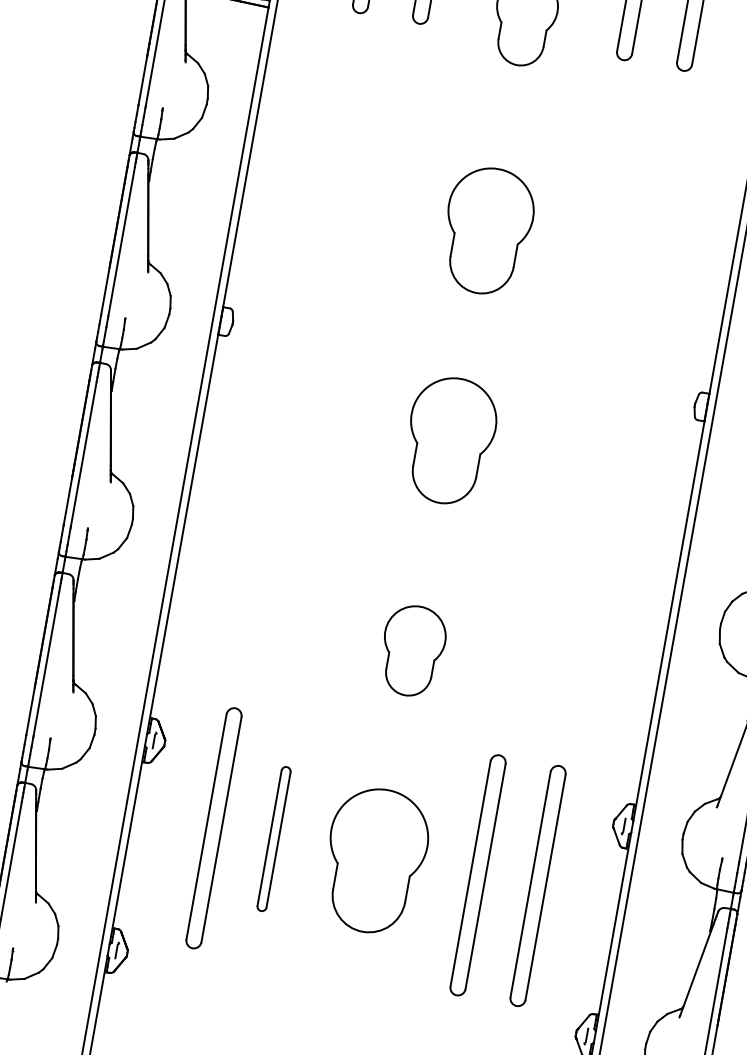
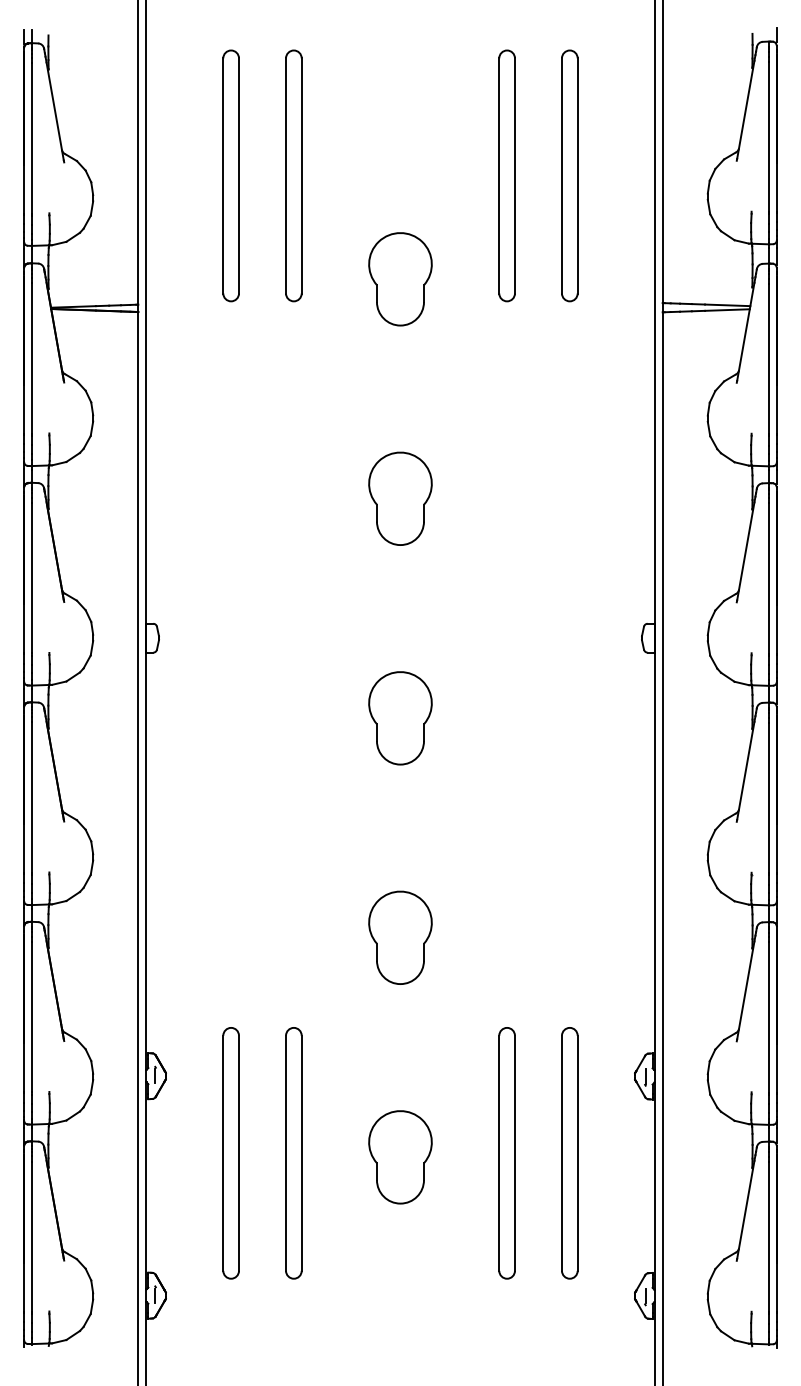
part: (487, 230) -> (400, 498), size x0.71
part: (450, 441) -> (400, 718), size x0.71
part: (273, 839) -> (293, 1153), size x1.67
part: (375, 861) -> (400, 1157), size x0.62

